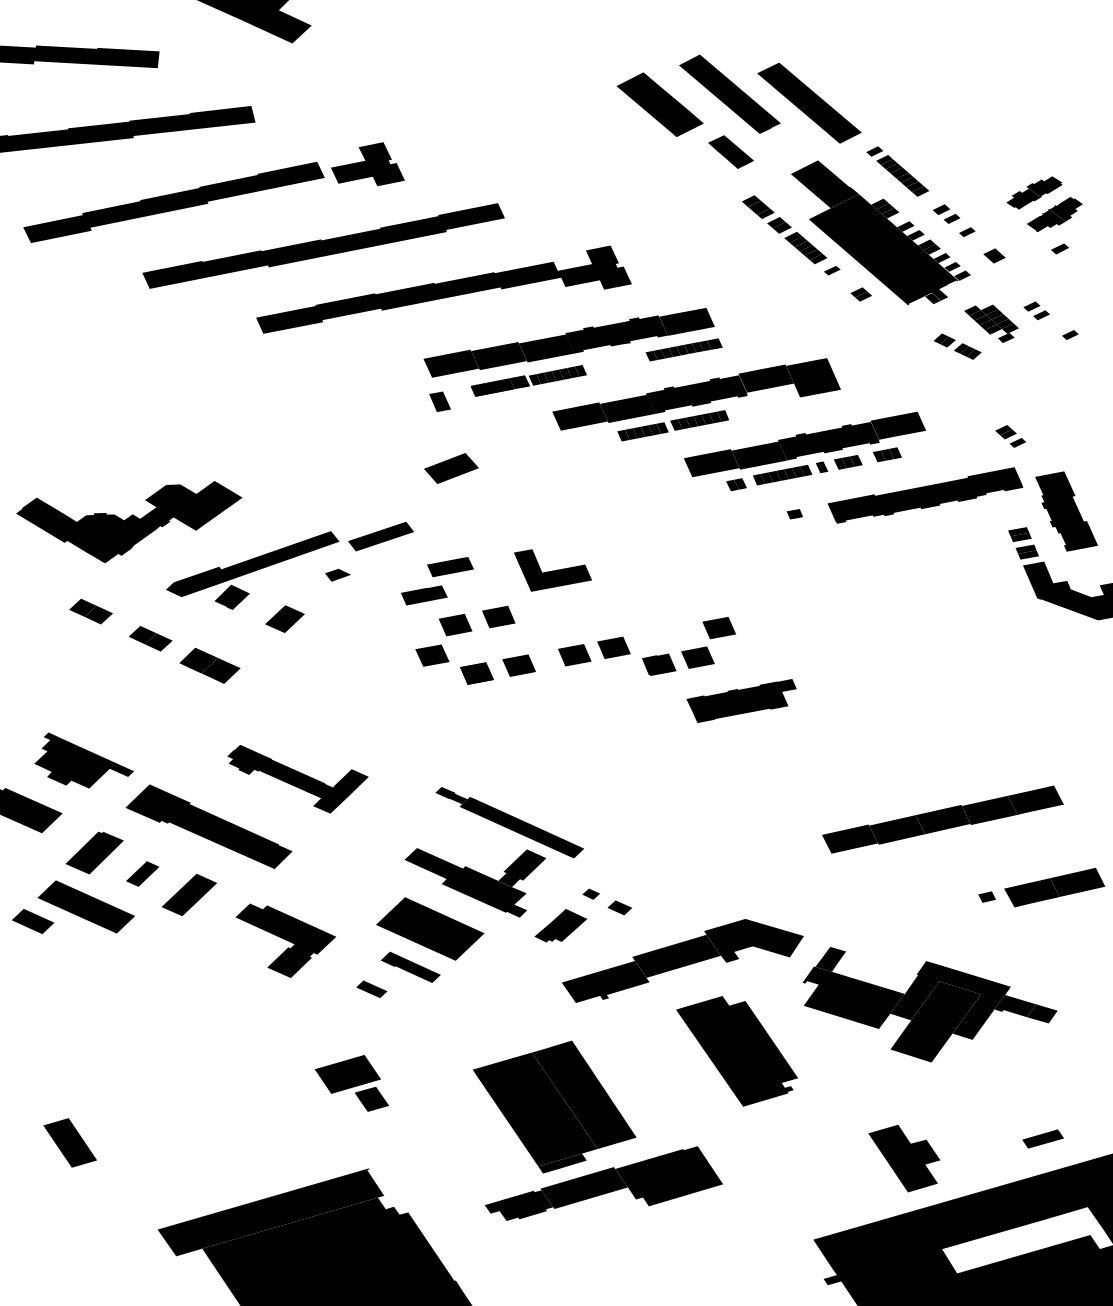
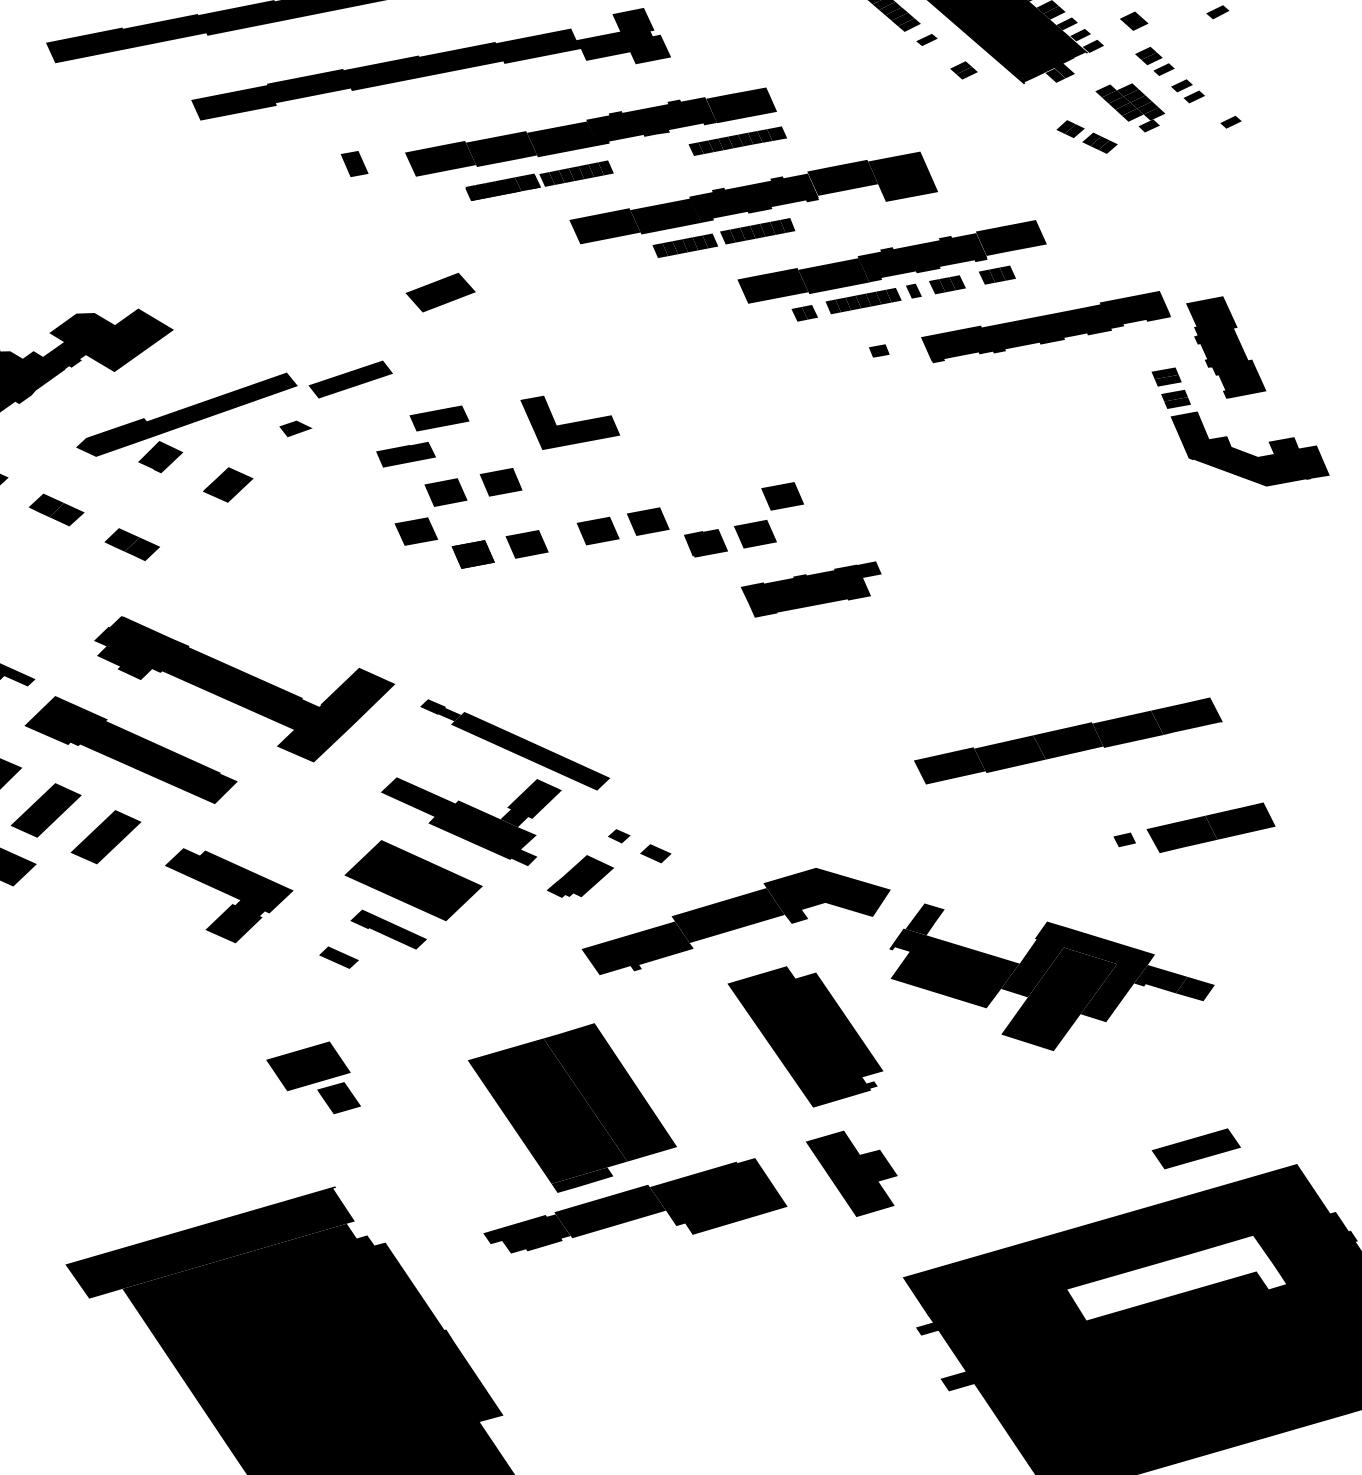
part: (439, 401) -> (353, 163), moved
part: (1010, 436) -> (1154, 61), moved
part: (209, 665) -> (131, 544), size x0.71
part: (297, 779) -> (244, 689), size x1.67
part: (142, 873) -> (46, 809), size x1.67
part: (1042, 1138) -> (1195, 1148), size x1.67
part: (904, 1158) -> (851, 1173), moved

